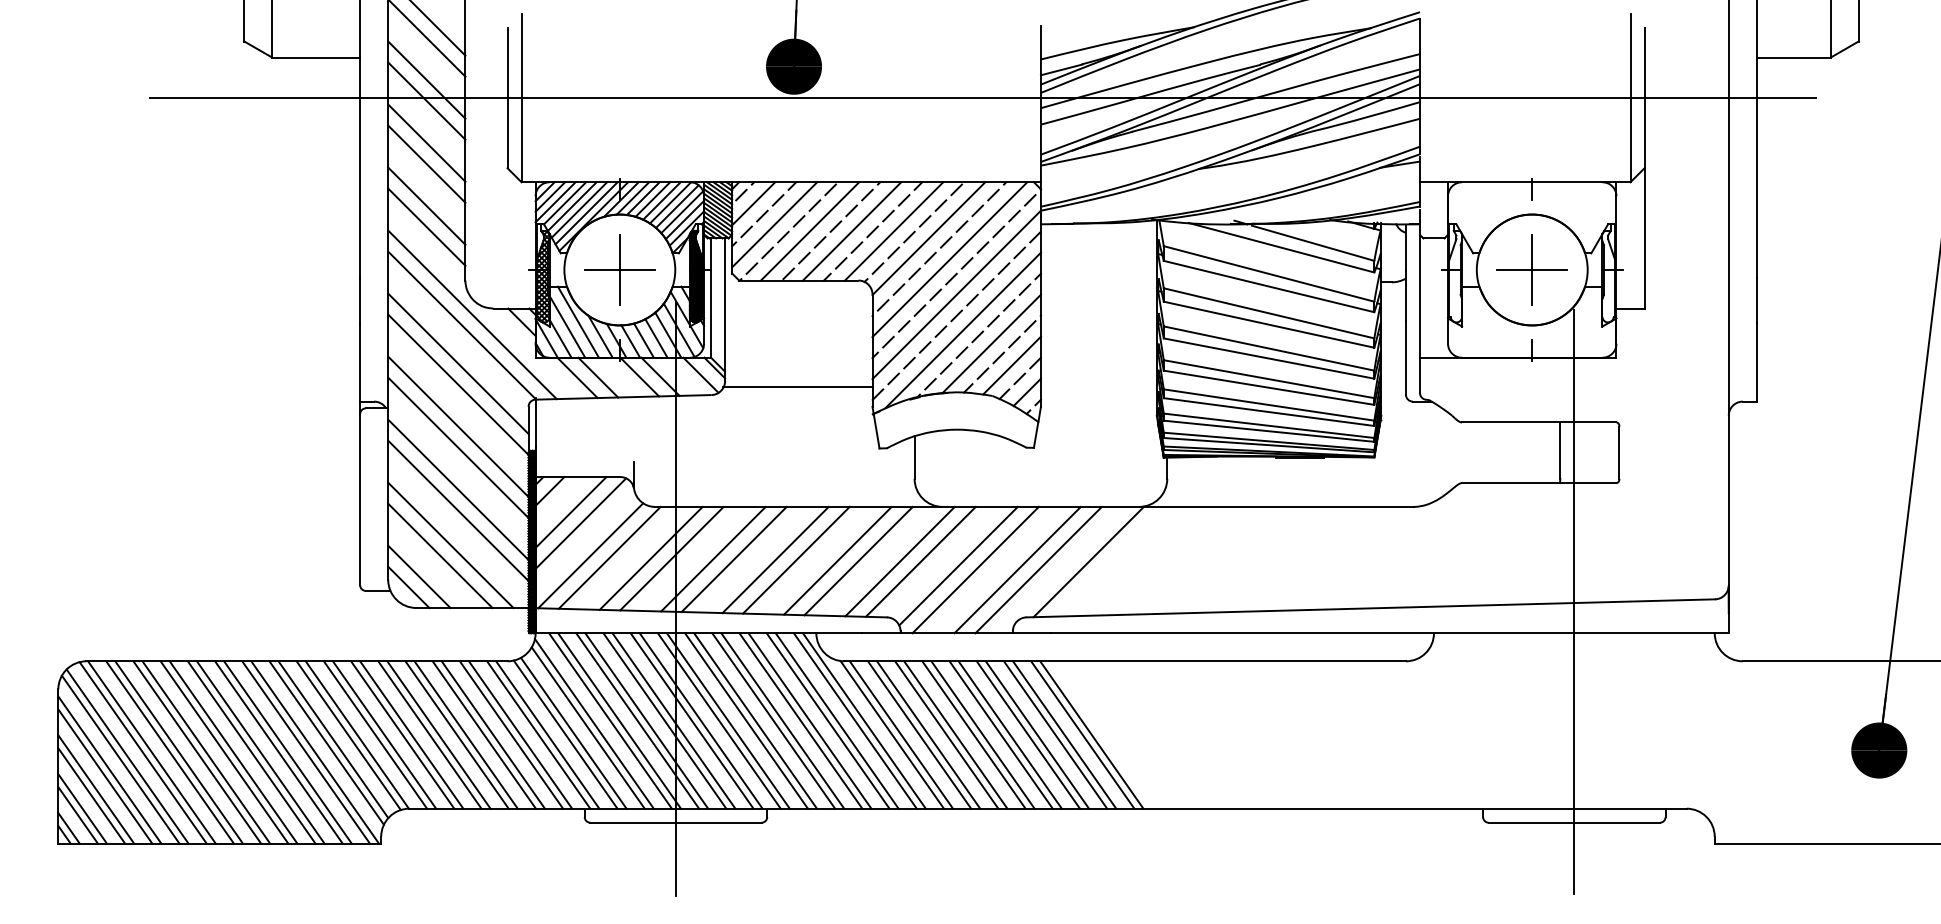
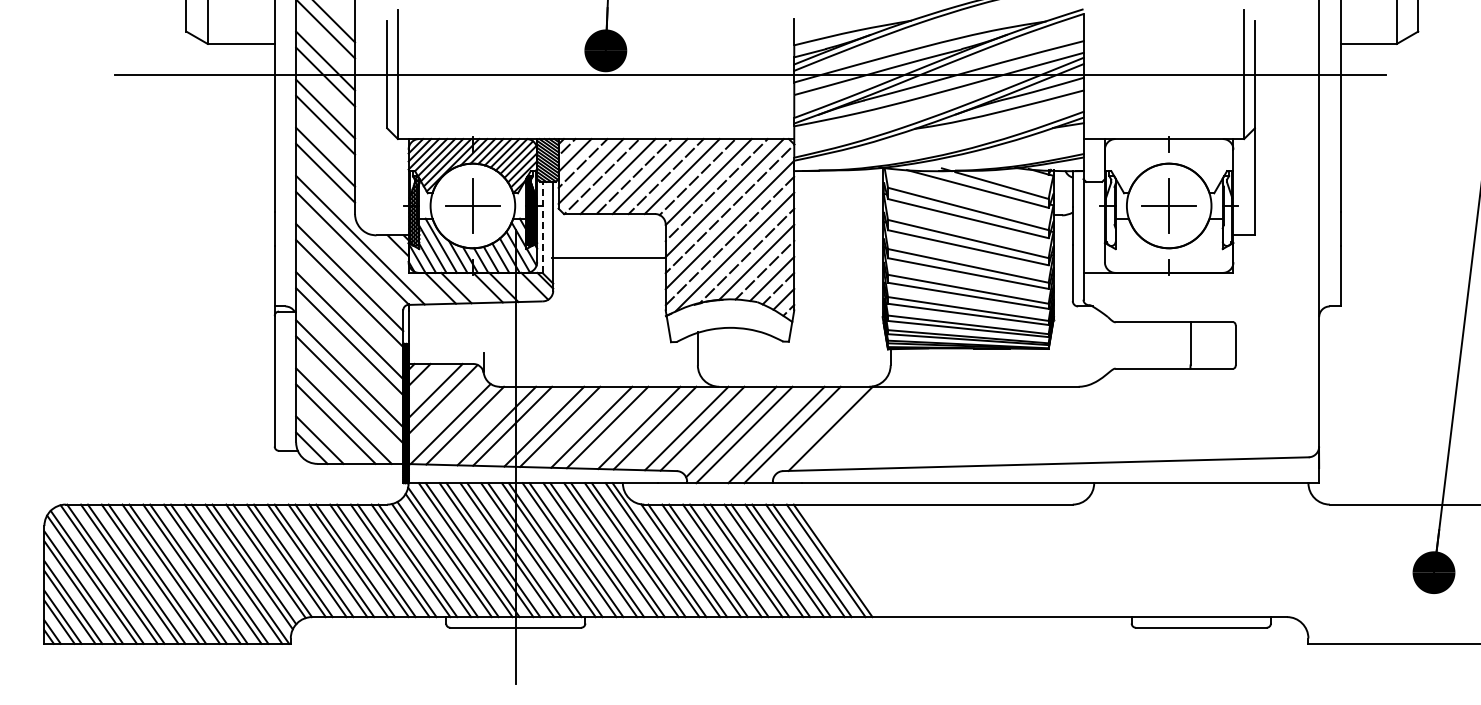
line: (711, 298) -> (542, 227), solid -> dashed
line: (797, 387) -> (608, 257), moved
line: (1574, 600) -> (1201, 458), removed

